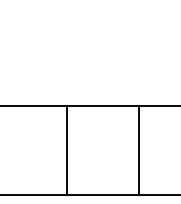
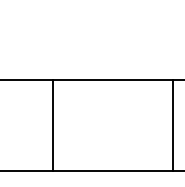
line: (66, 150) -> (52, 125), moved
line: (139, 150) -> (173, 125), moved

